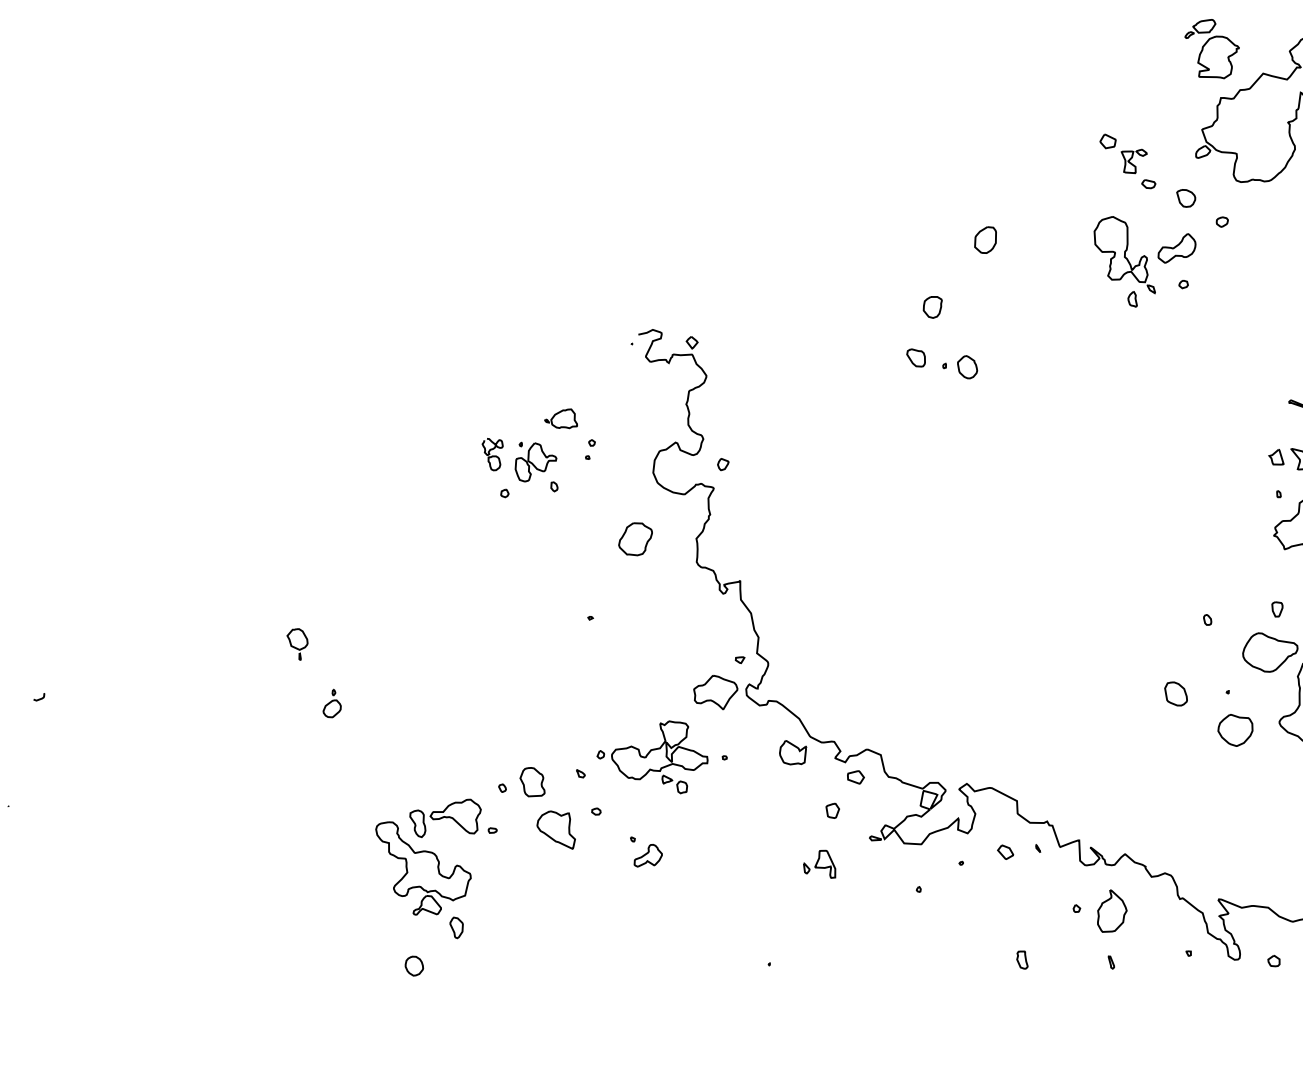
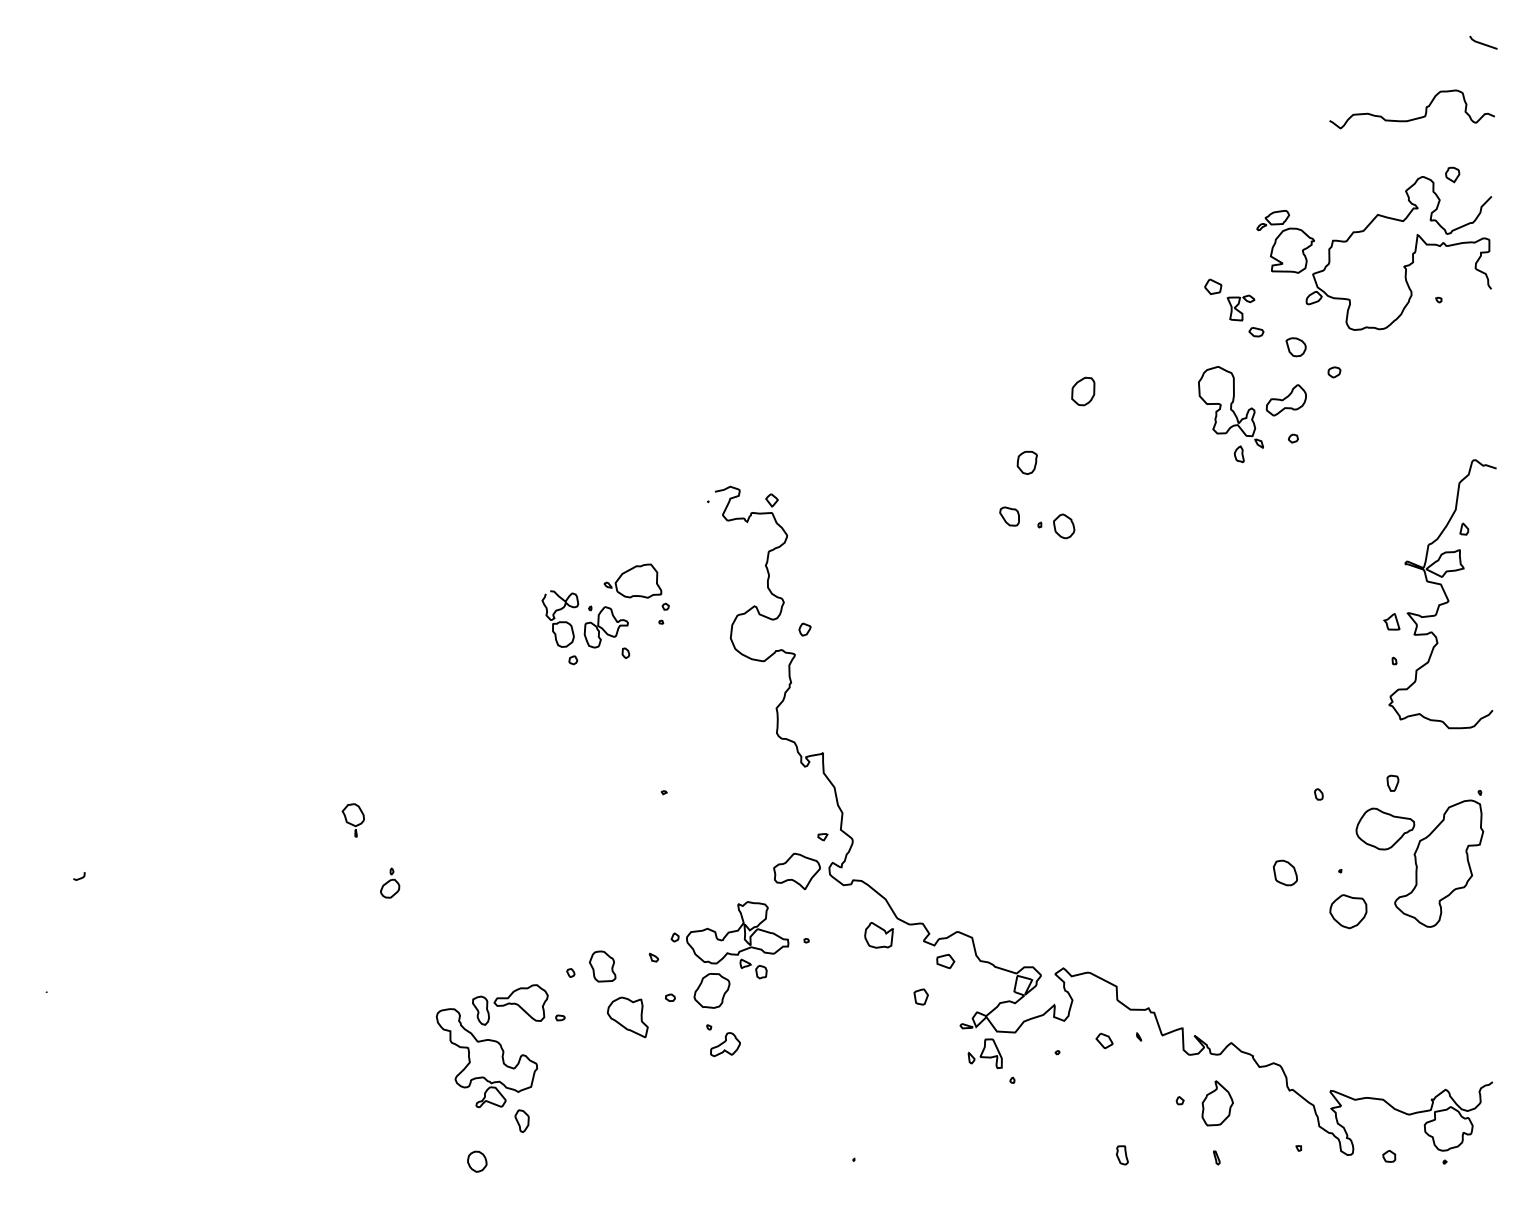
part: (1211, 48) -> (1285, 241), moved
part: (560, 418) -> (632, 580), size x1.67
part: (492, 454) -> (560, 618), size x1.67
part: (635, 538) -> (711, 990), moved
part: (818, 864) -> (984, 1053), moved

